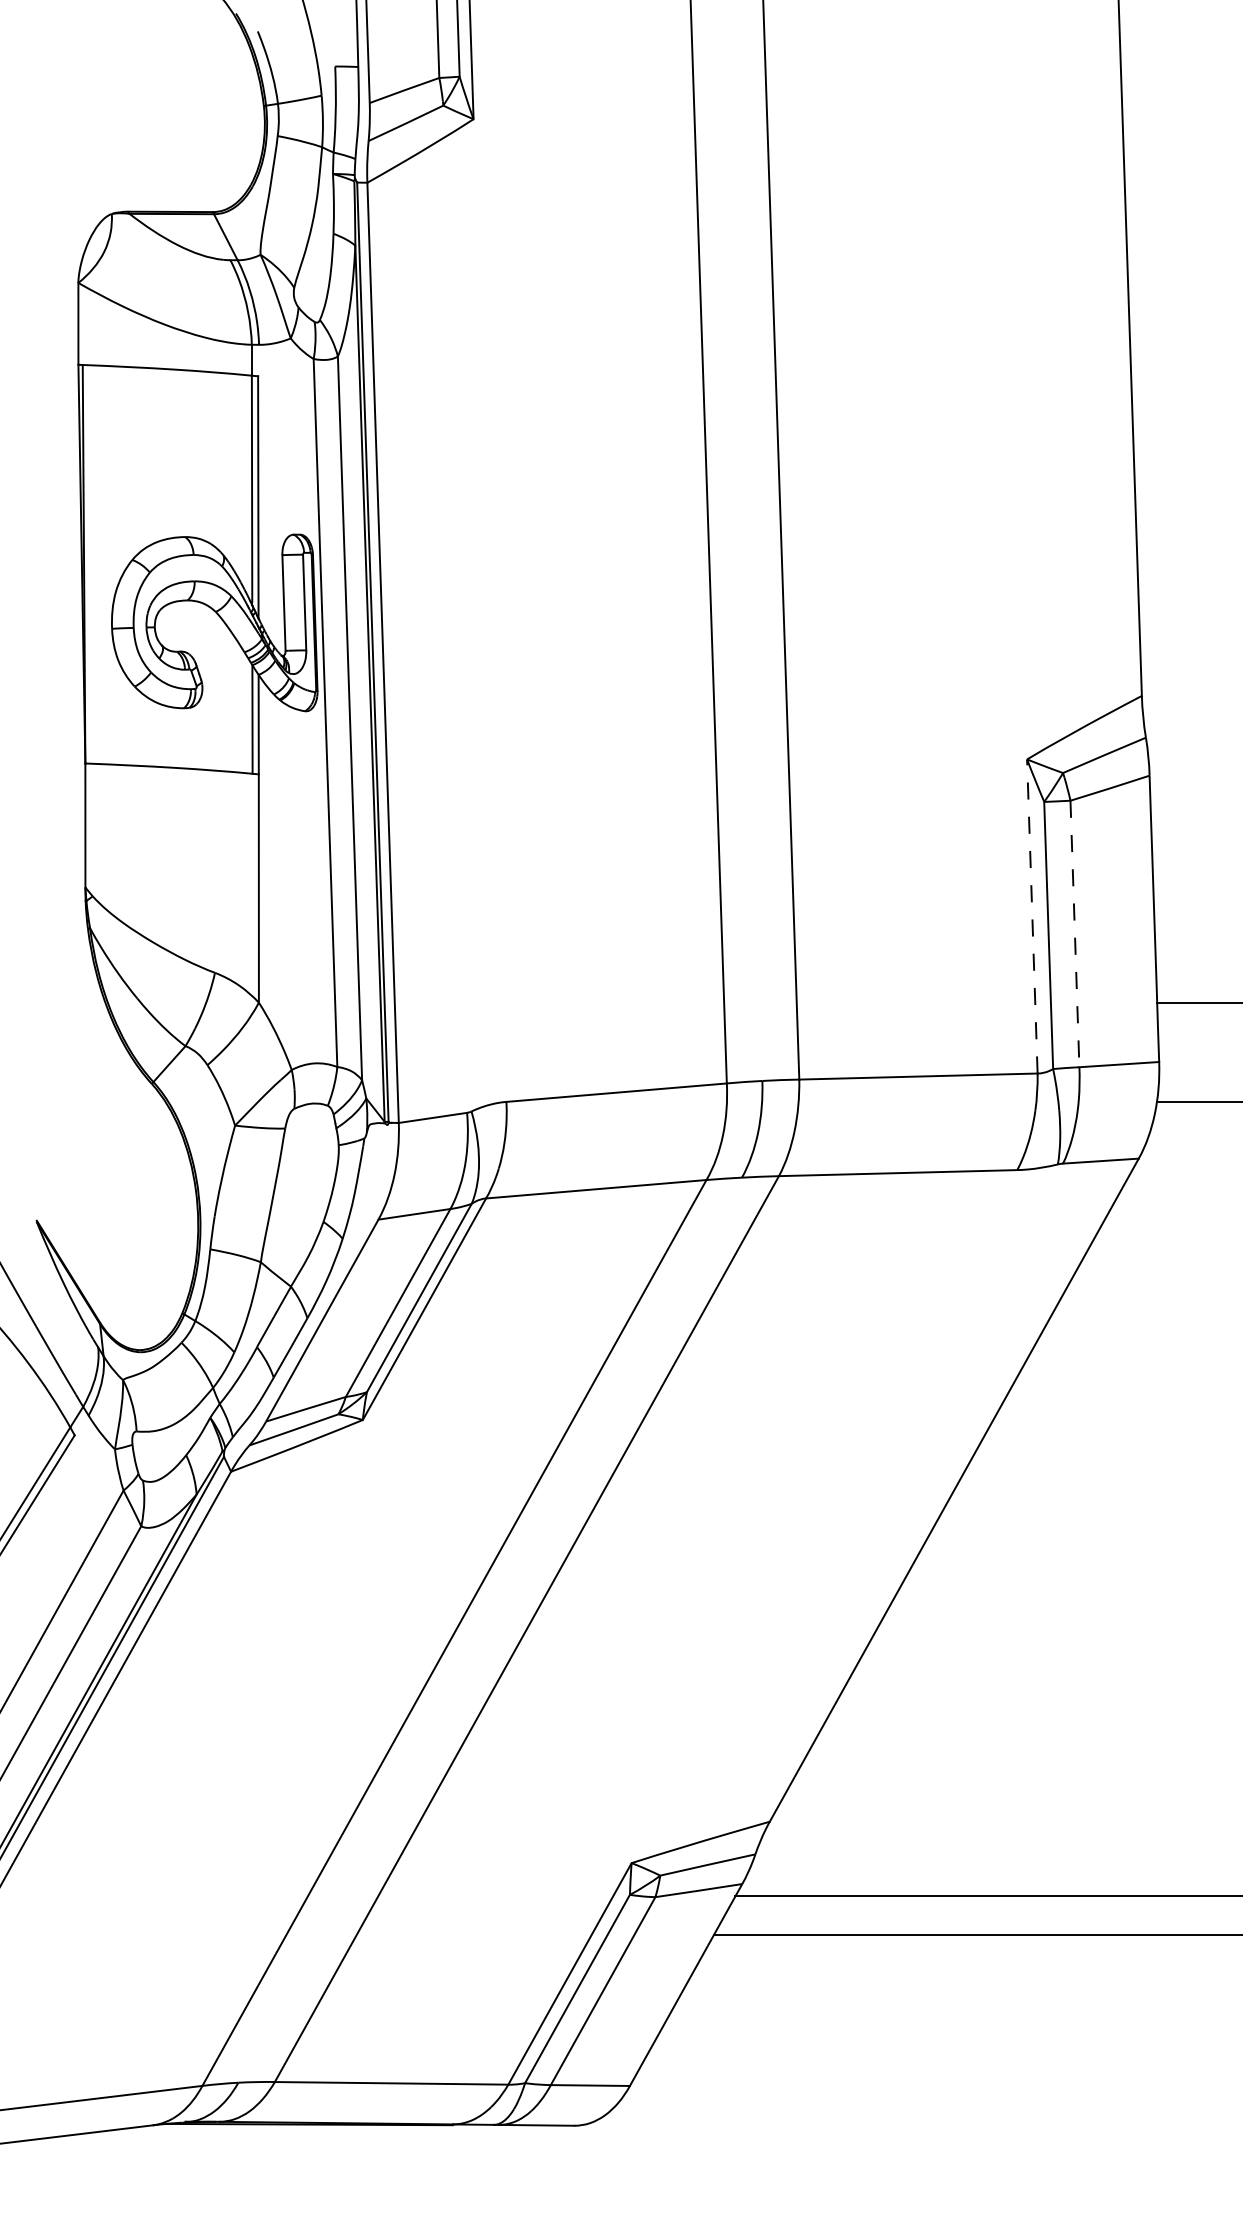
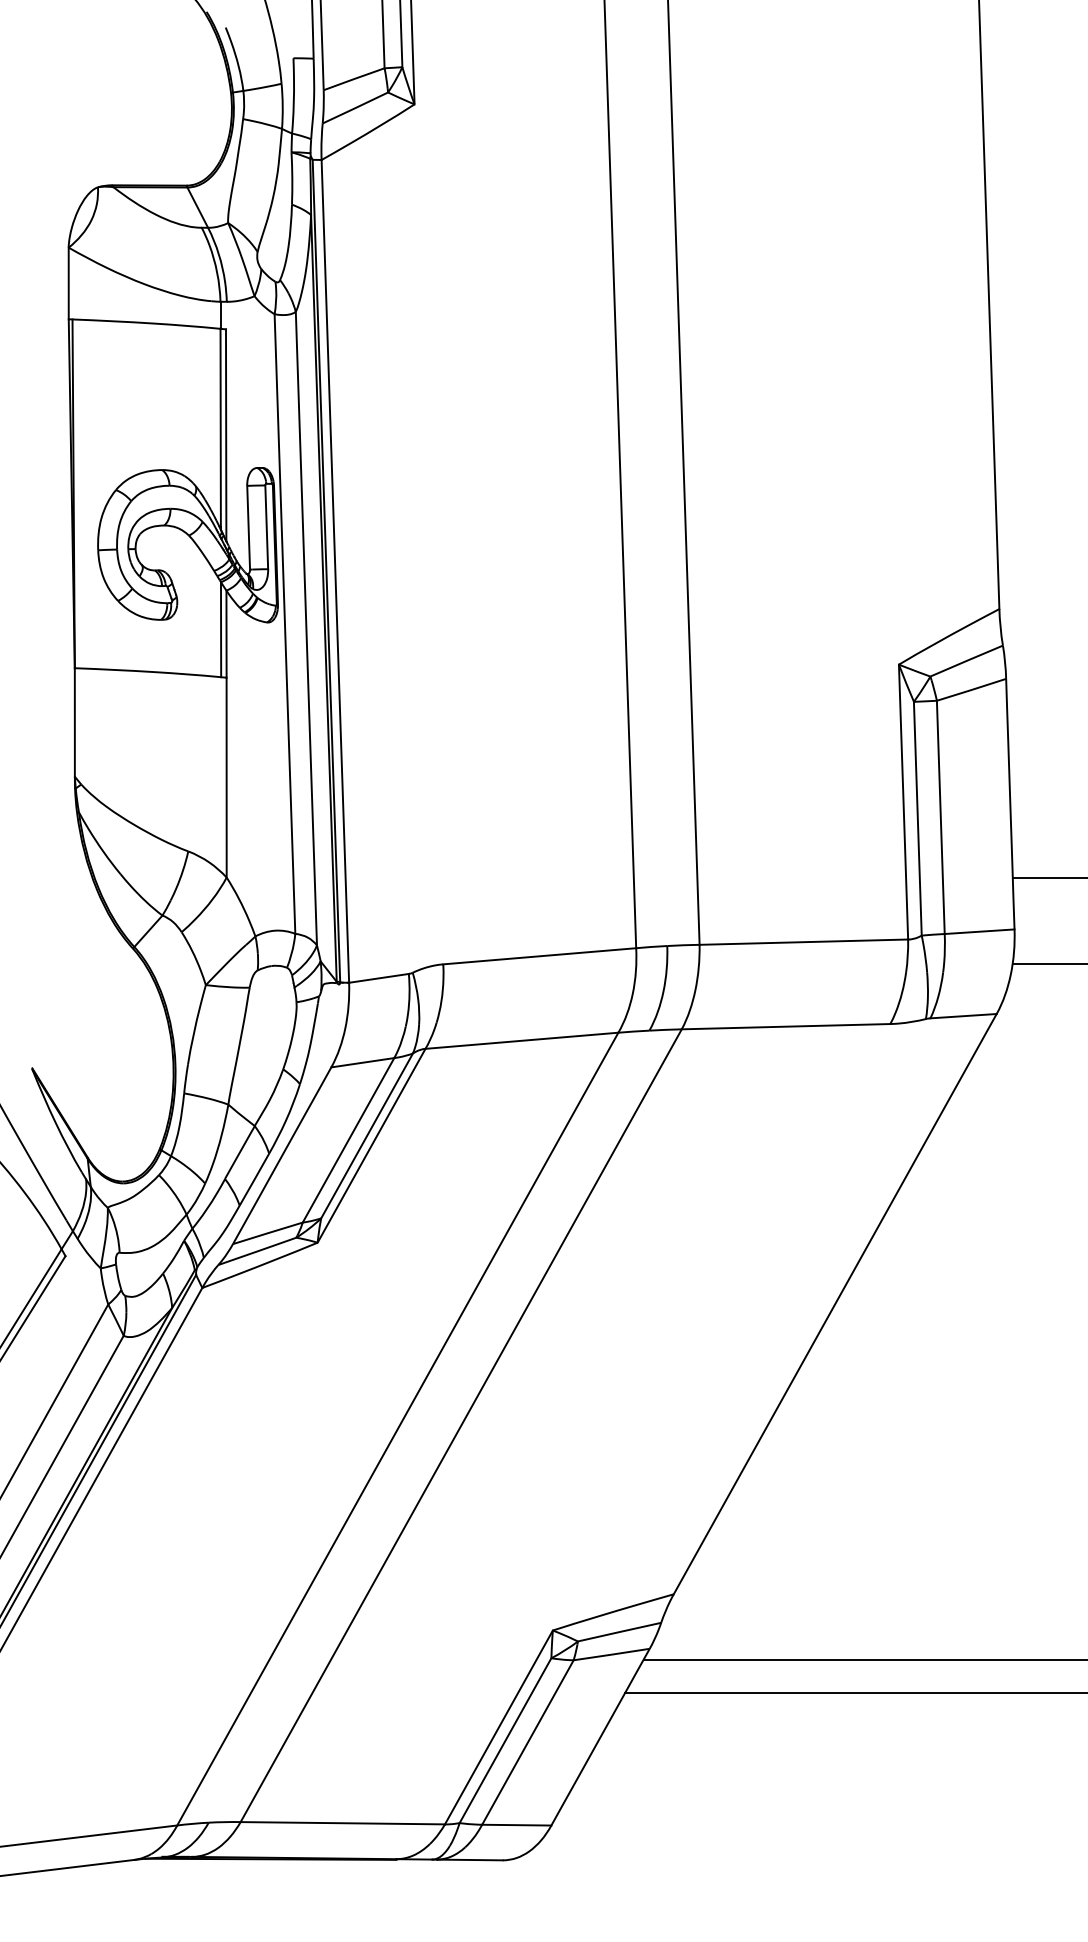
line: (1032, 916) -> (903, 802), dashed -> solid
line: (1074, 934) -> (940, 817), dashed -> solid

